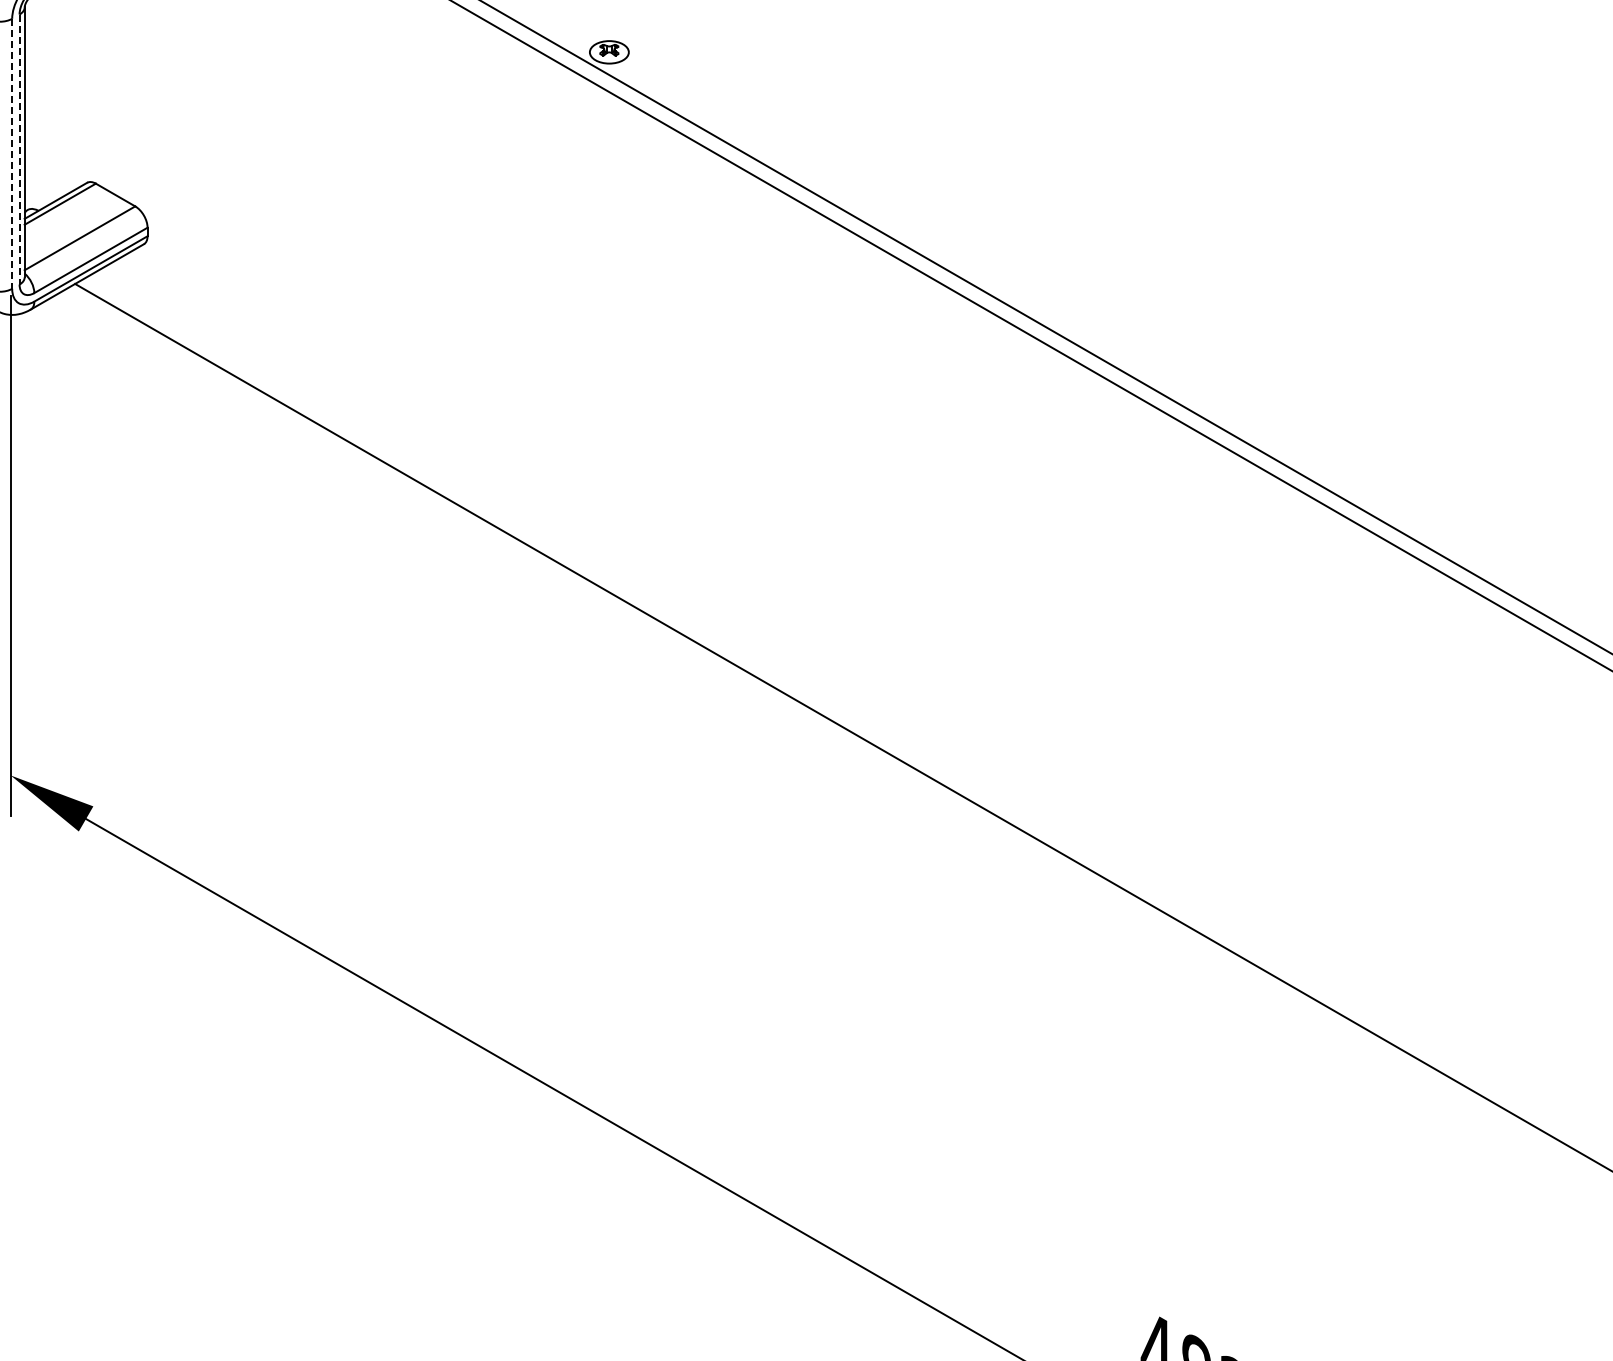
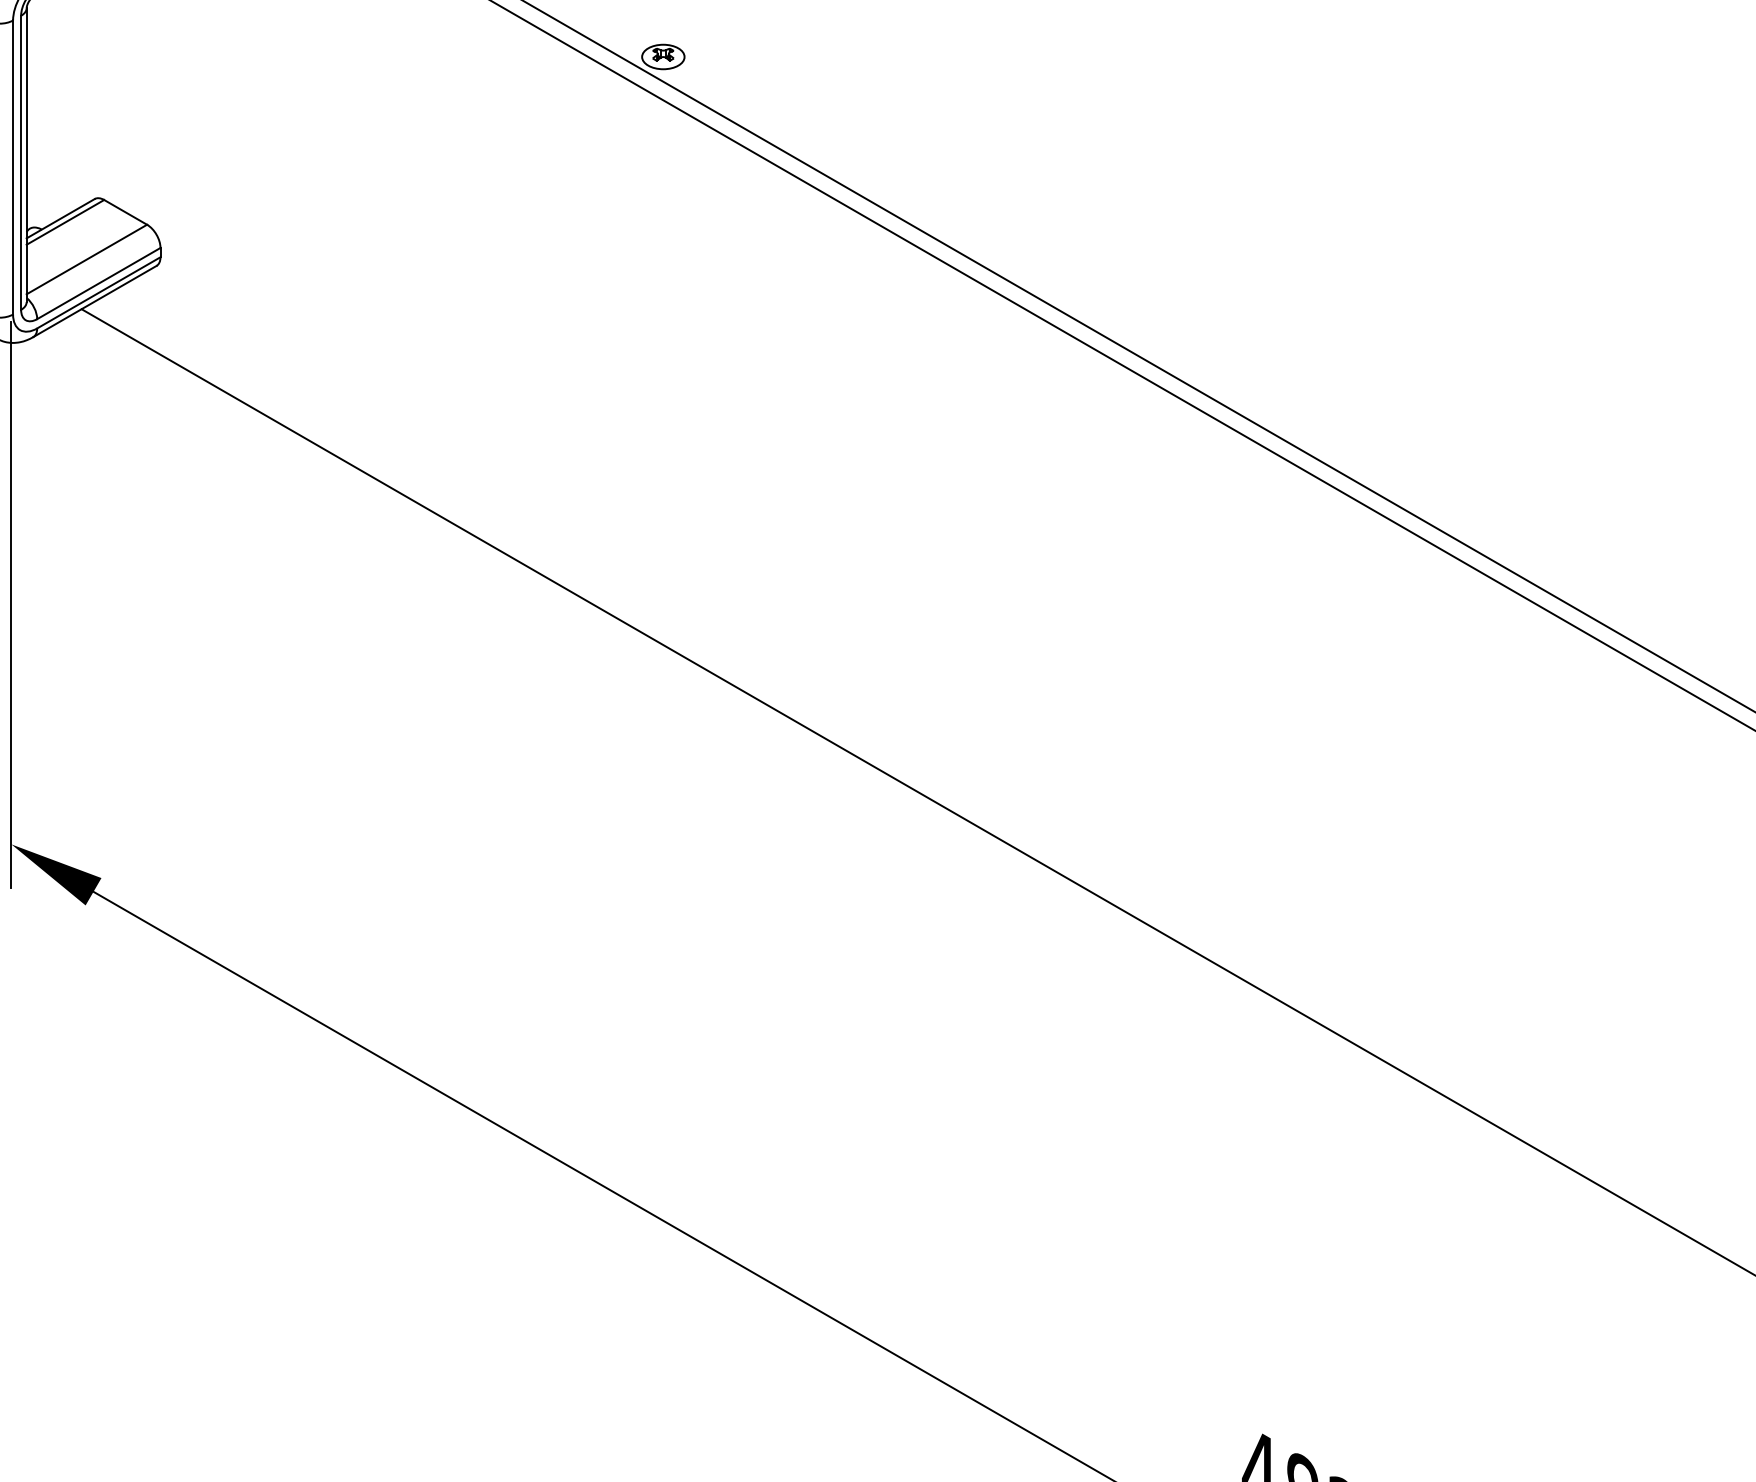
line: (19, 150) -> (21, 163), dashed -> solid
line: (12, 154) -> (13, 168), dashed -> solid

